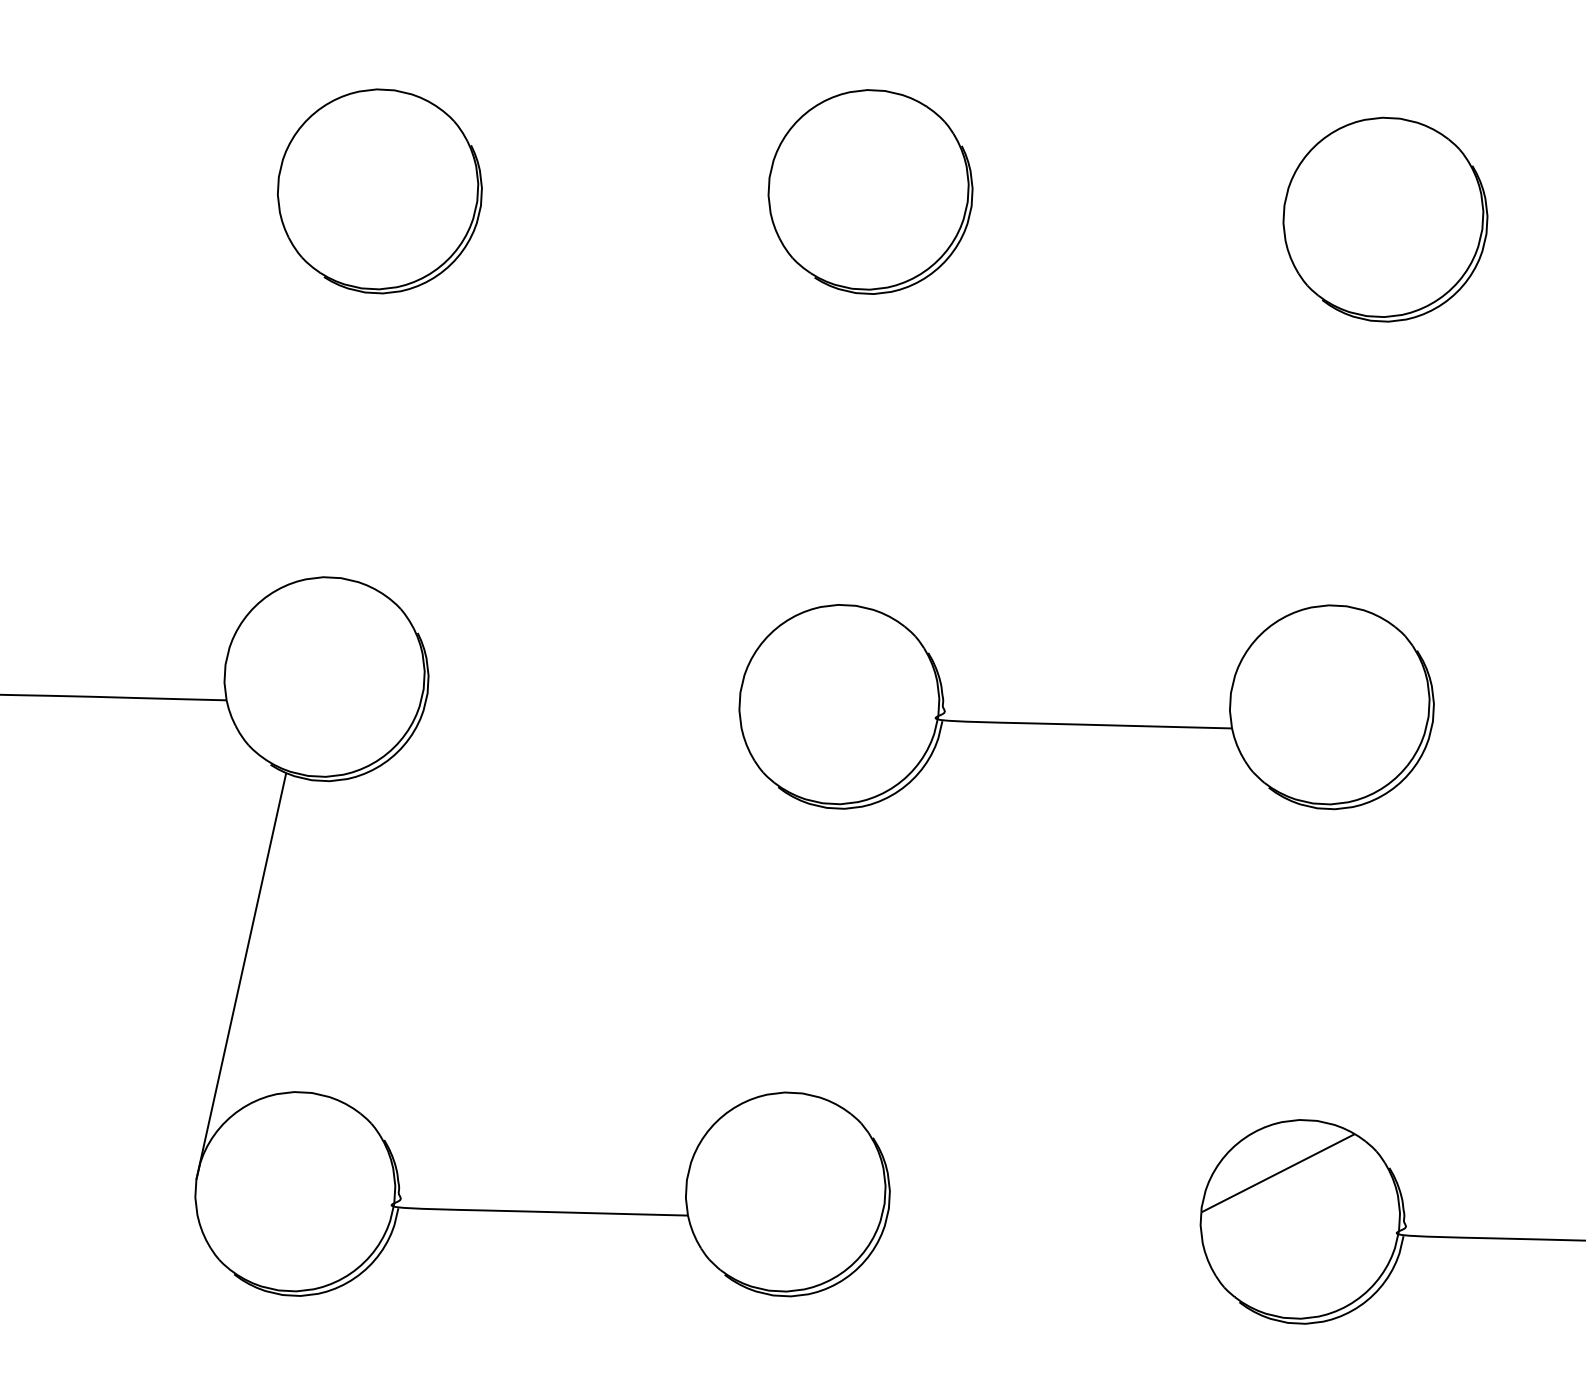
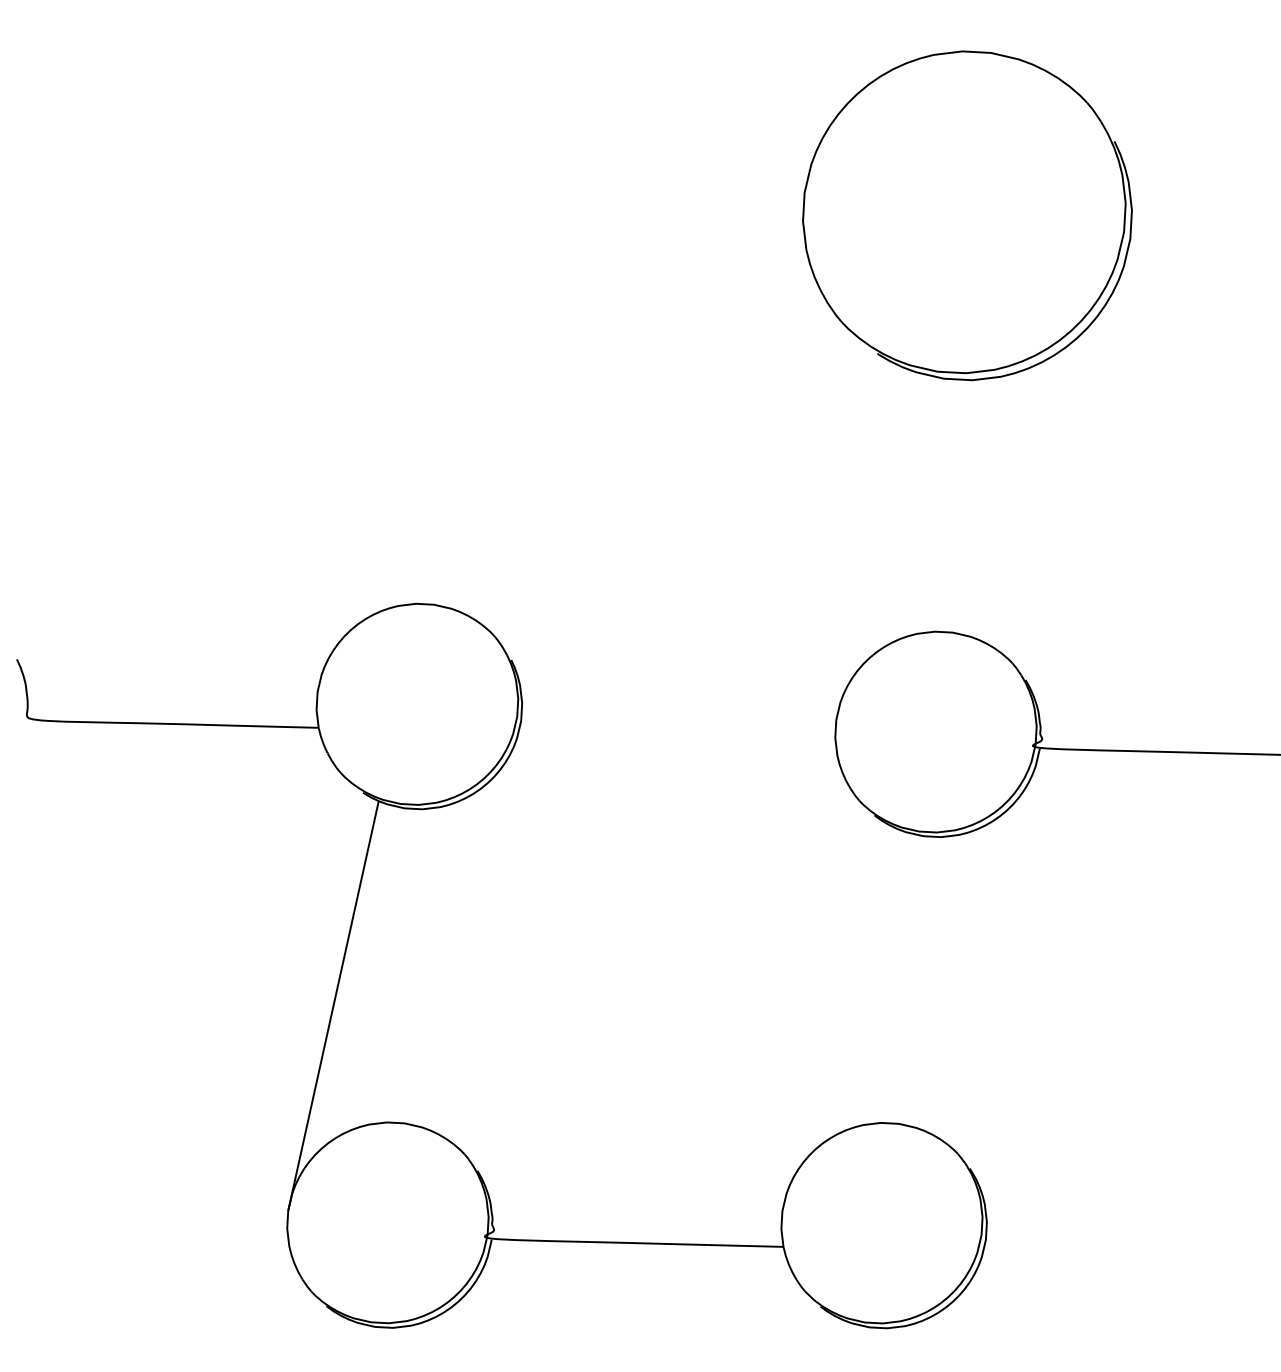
part: (379, 191) -> (472, 215), removed
part: (870, 191) -> (967, 215), size x1.6

